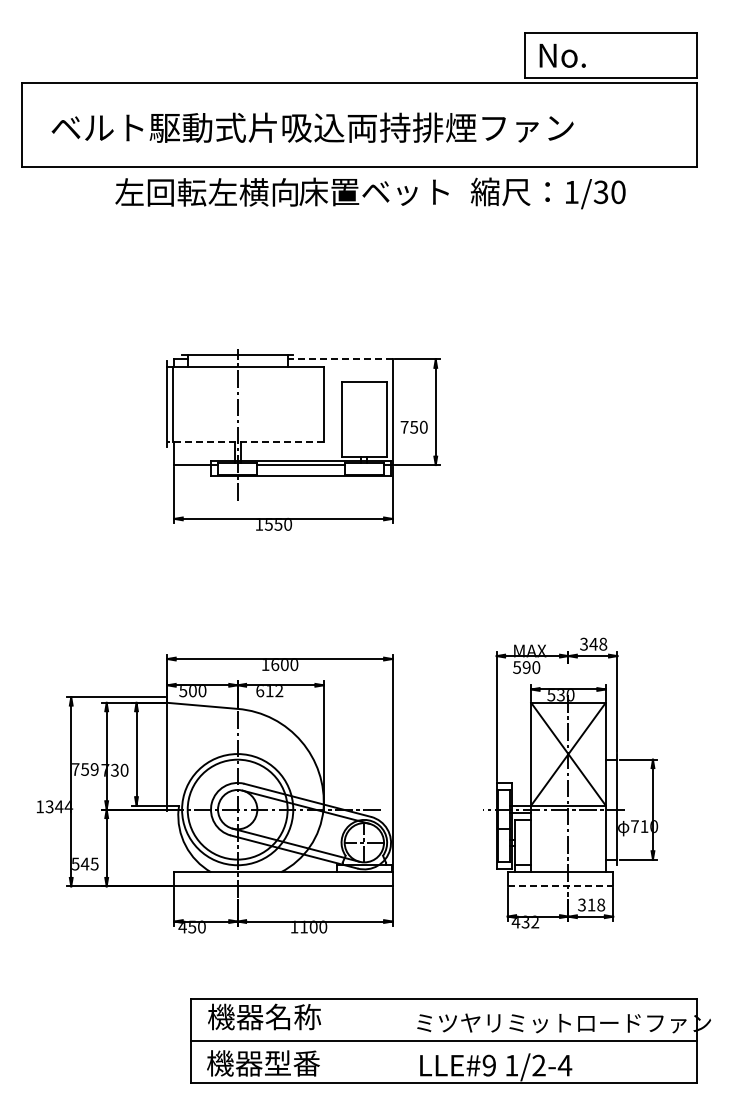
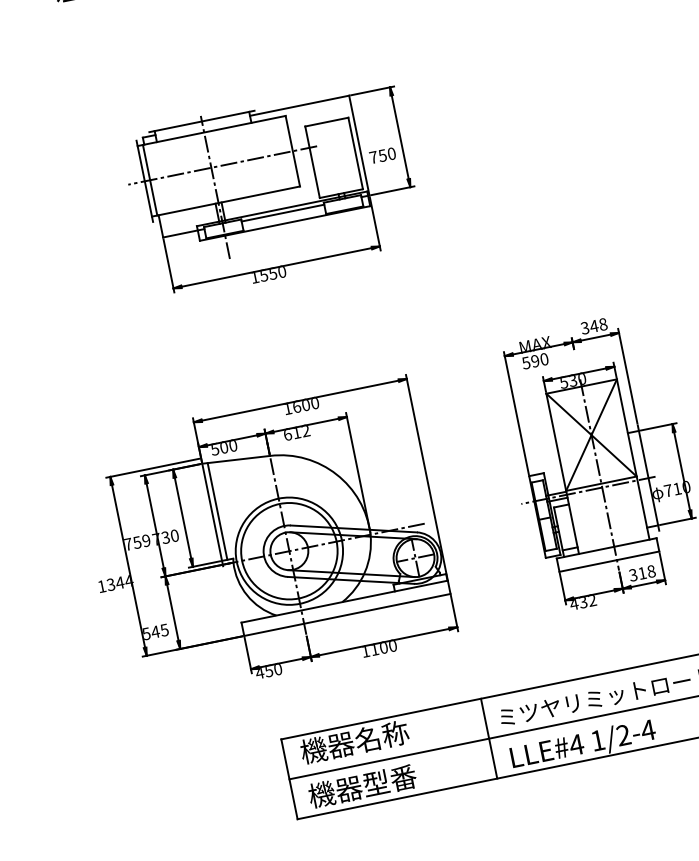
line: (339, 359) -> (299, 105), dashed -> solid
line: (249, 404) -> (222, 165), added
line: (245, 441) -> (225, 201), dashed -> solid
line: (172, 754) -> (217, 511), added
line: (560, 886) -> (609, 561), dashed -> solid
line: (401, 1041) -> (488, 738), added
text: (489, 1065) -> (576, 744), LLE#9 -> LLE#4

